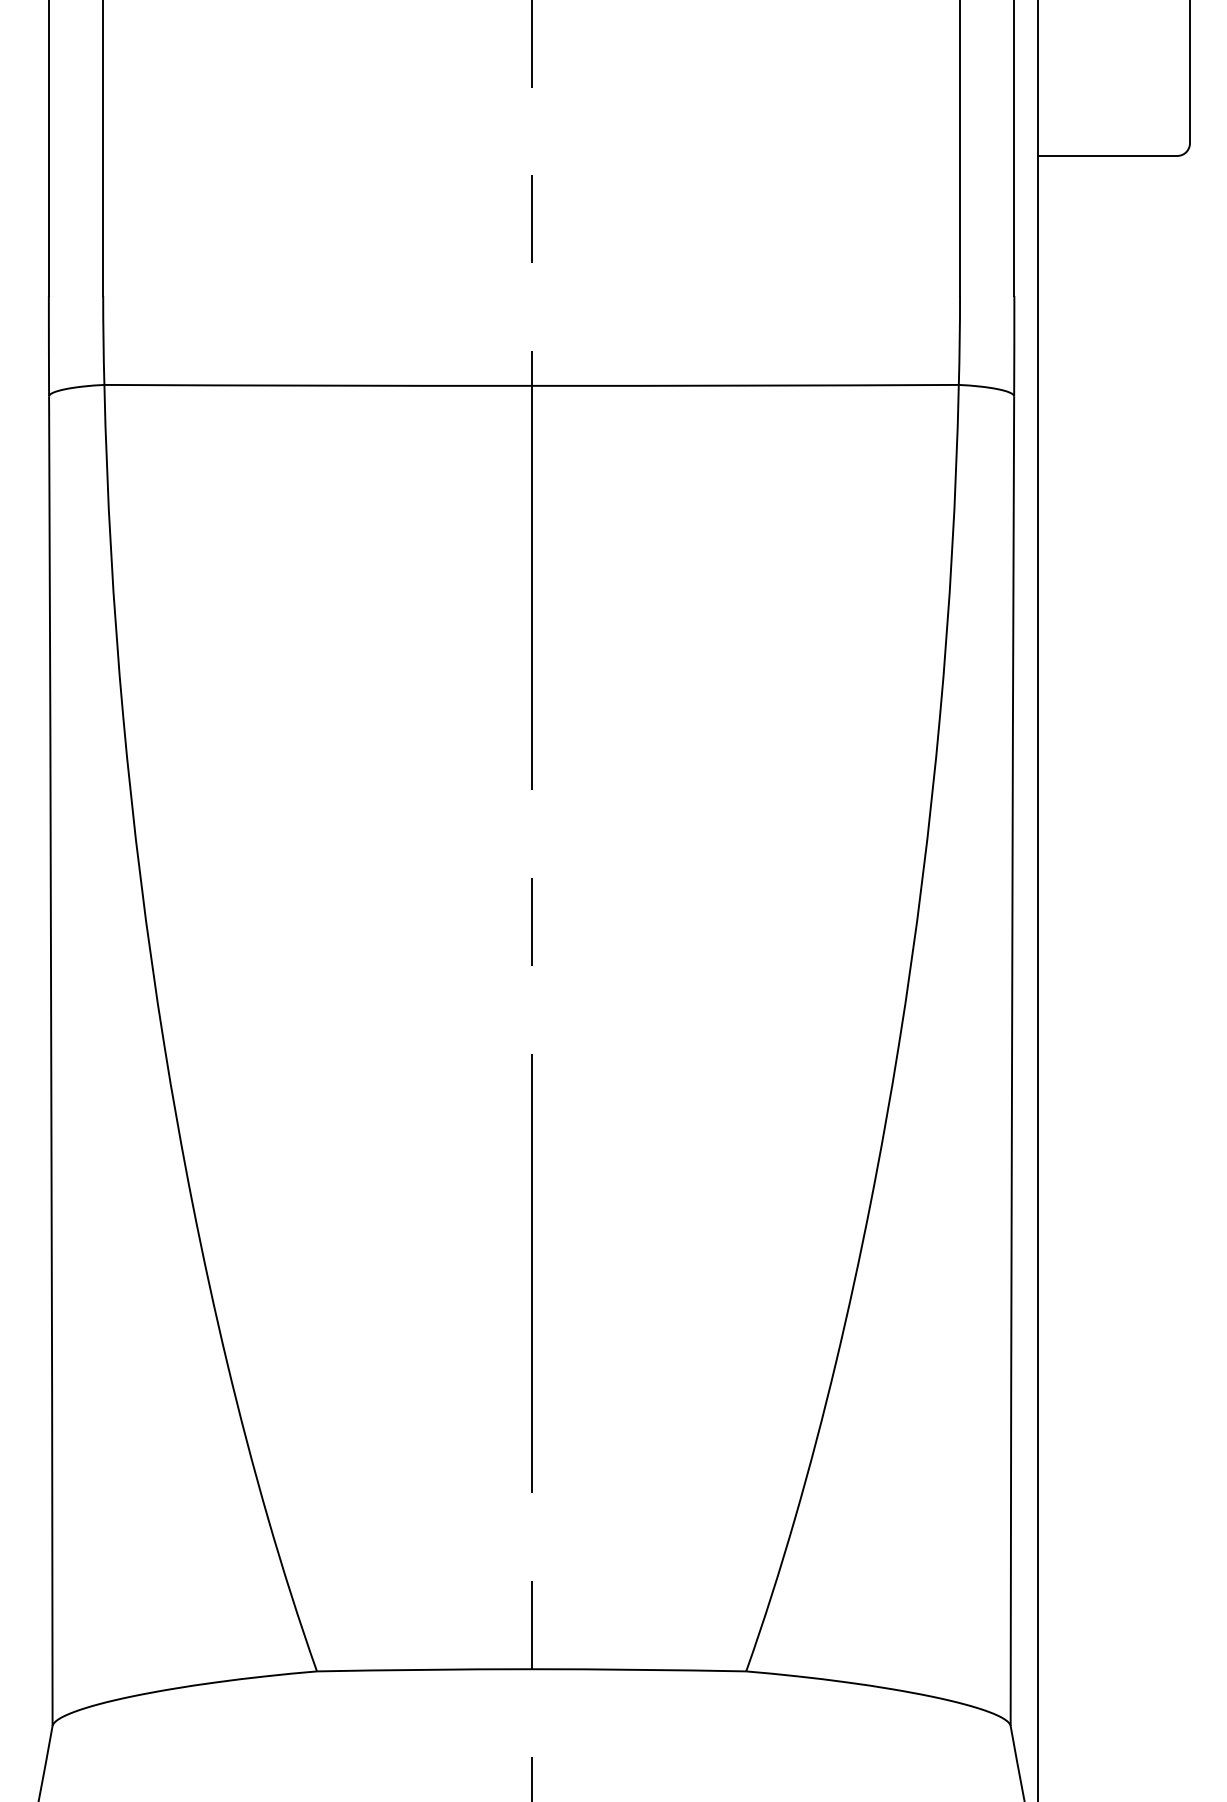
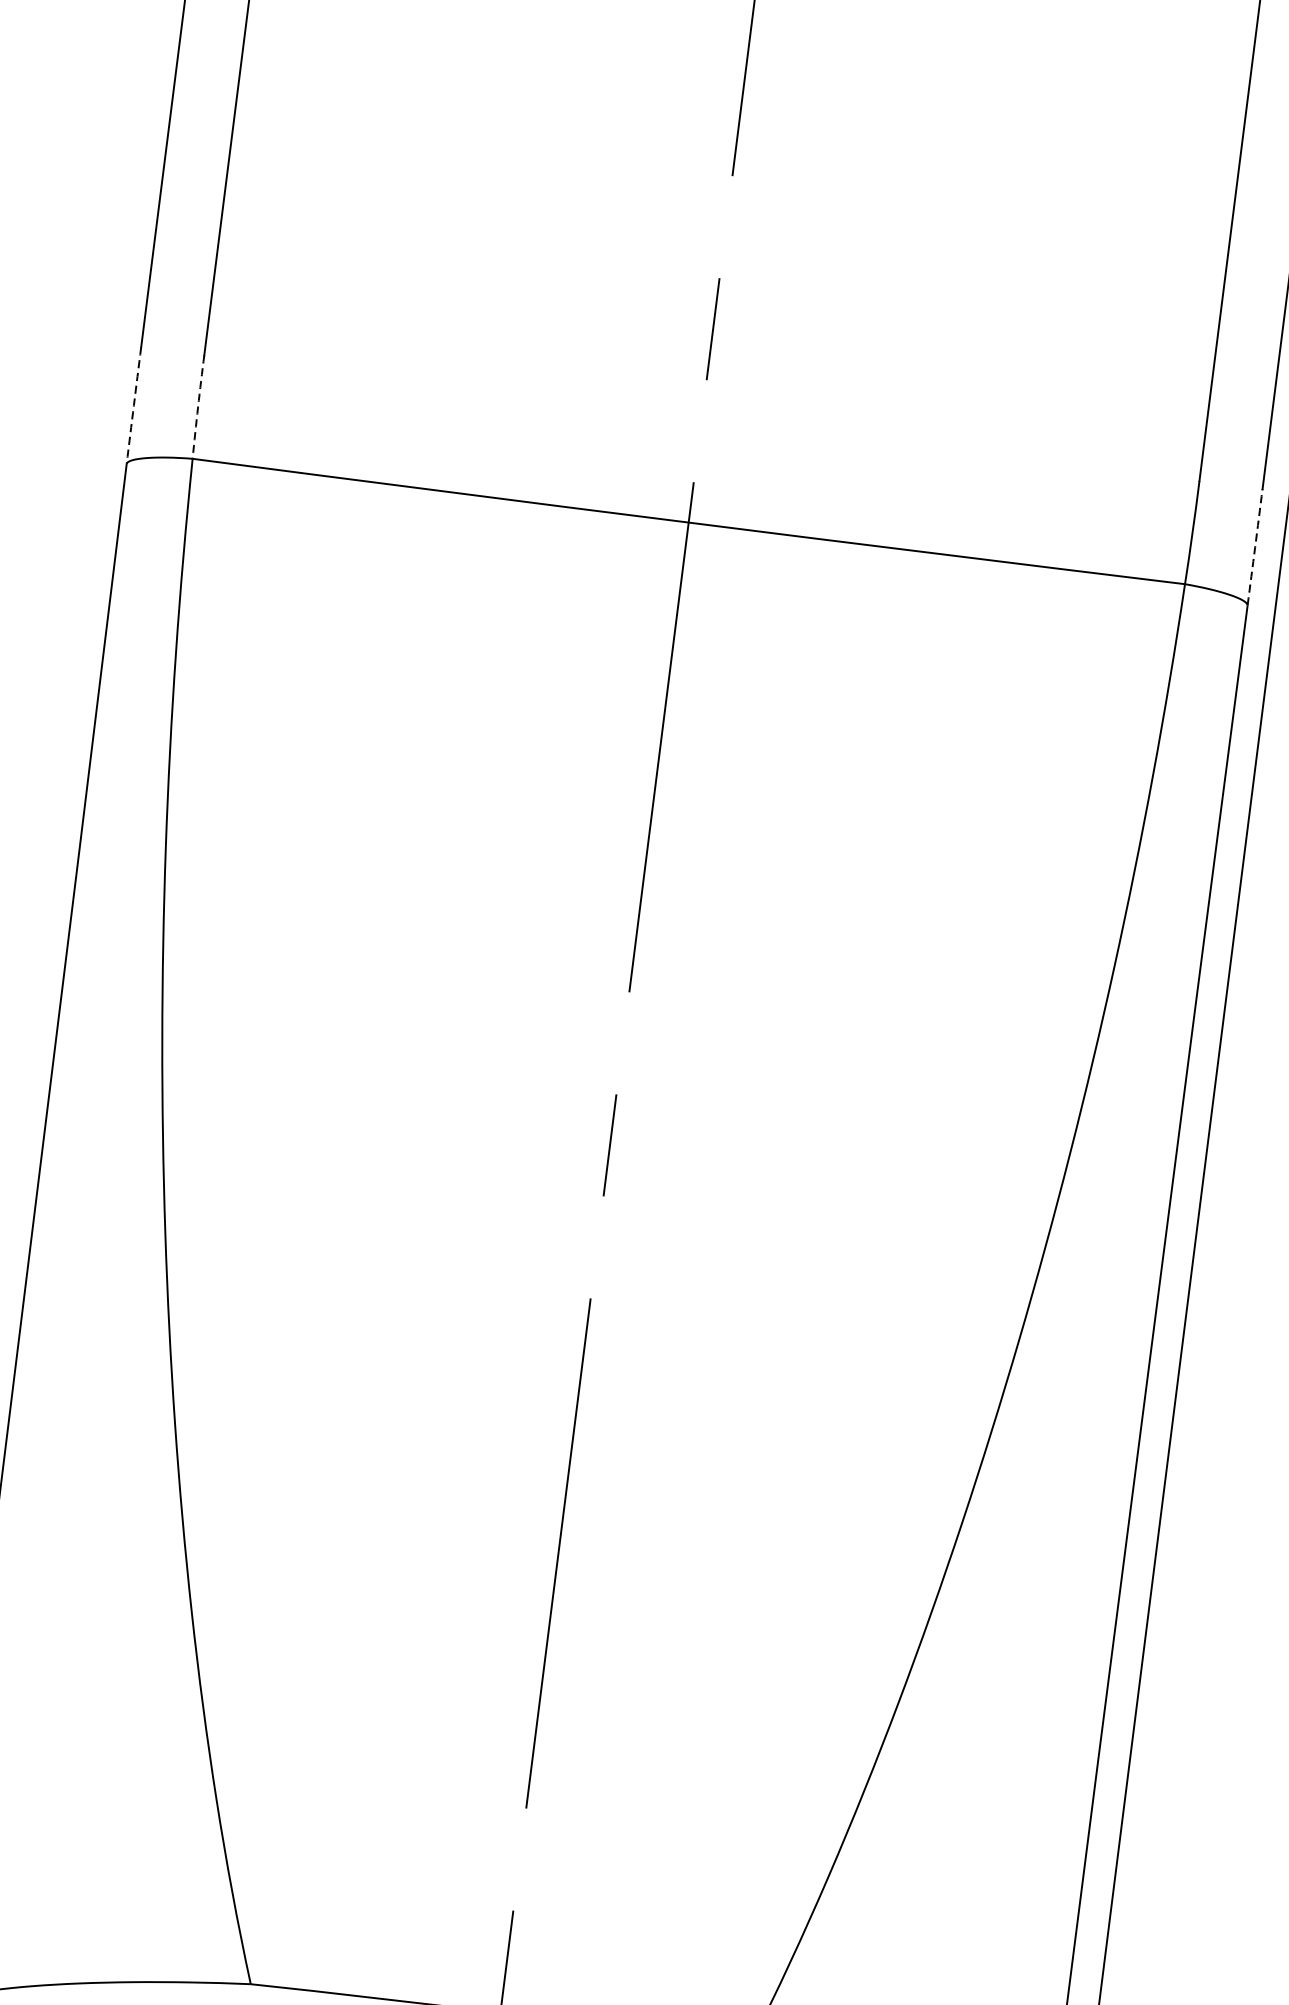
arc: (103, 340) -> (198, 407), solid -> dashed
arc: (48, 346) -> (133, 405), solid -> dashed
arc: (1014, 346) -> (1255, 547), solid -> dashed

